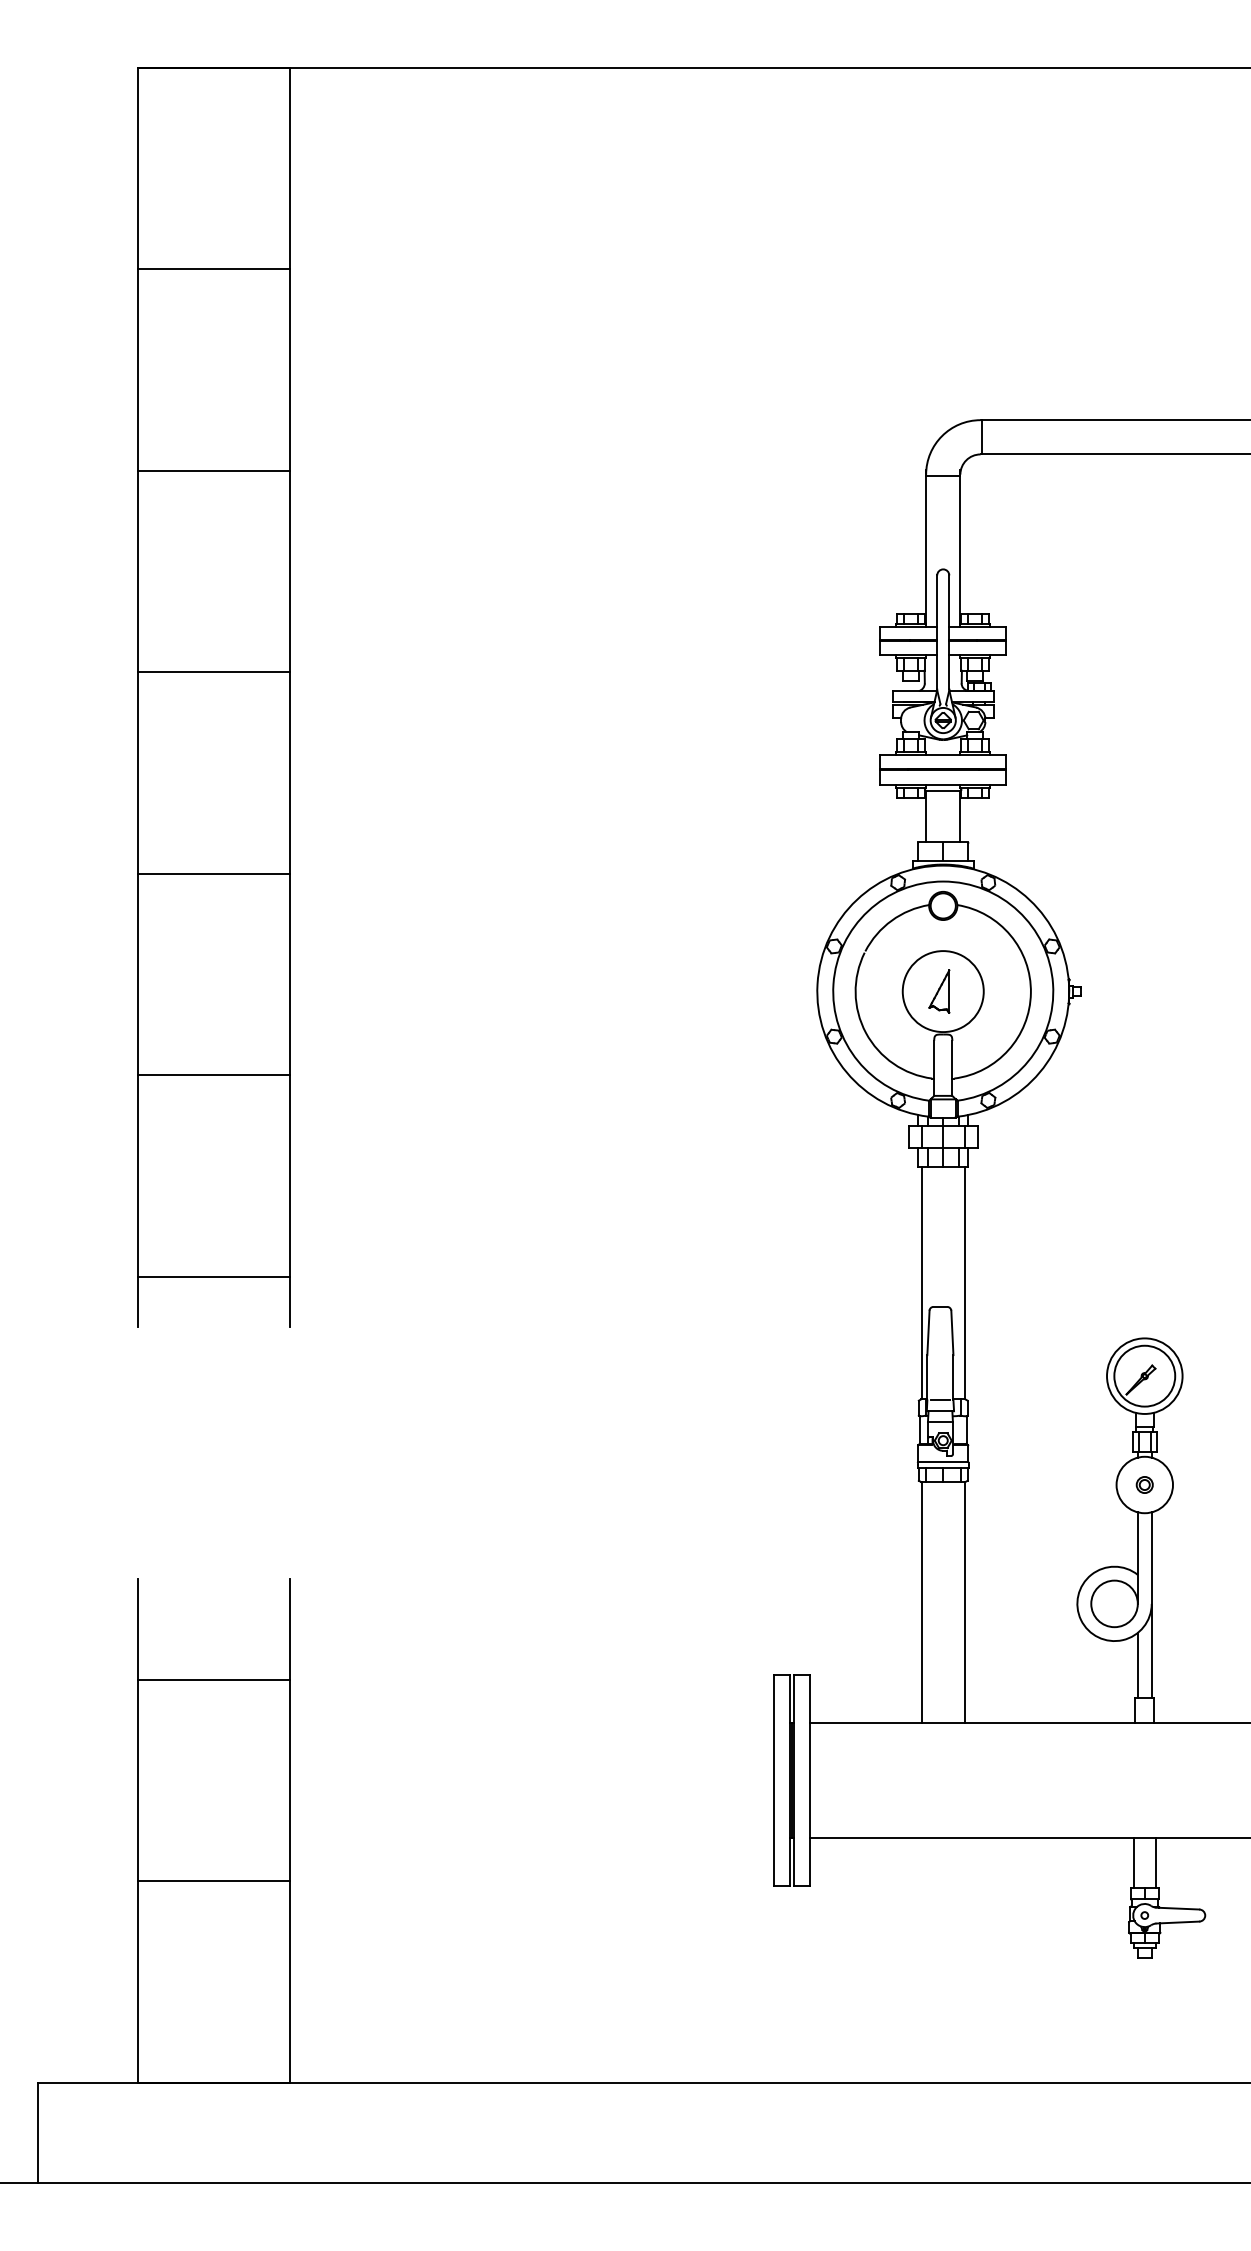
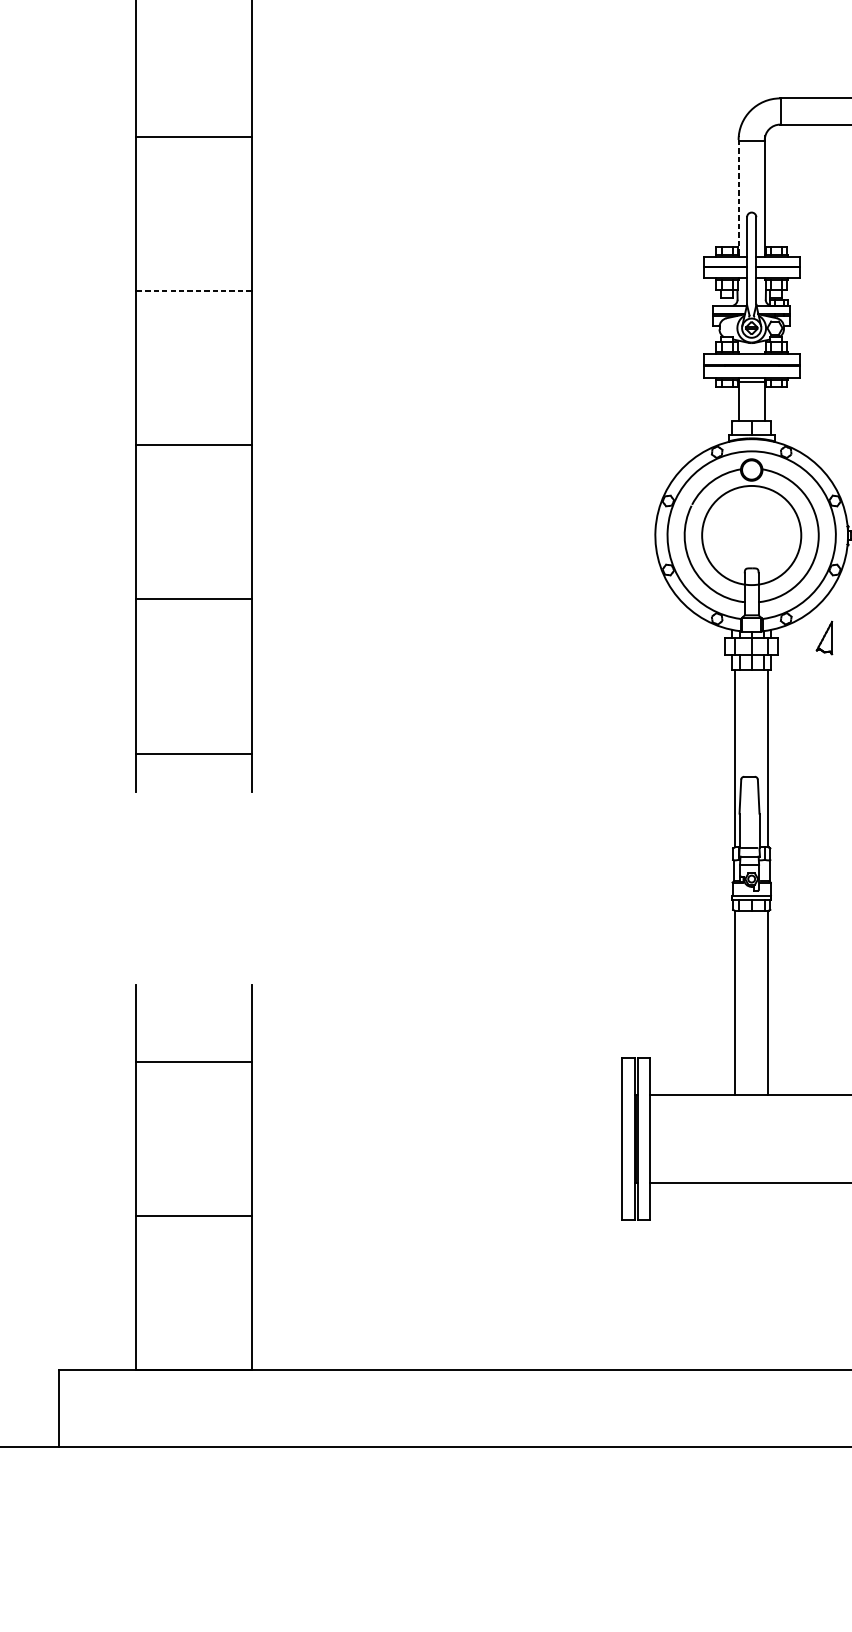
line: (926, 546) -> (738, 195), solid -> dashed
line: (213, 672) -> (193, 291), solid -> dashed
part: (939, 991) -> (824, 637), moved
circle: (942, 991) -> (751, 535), size x1.6

